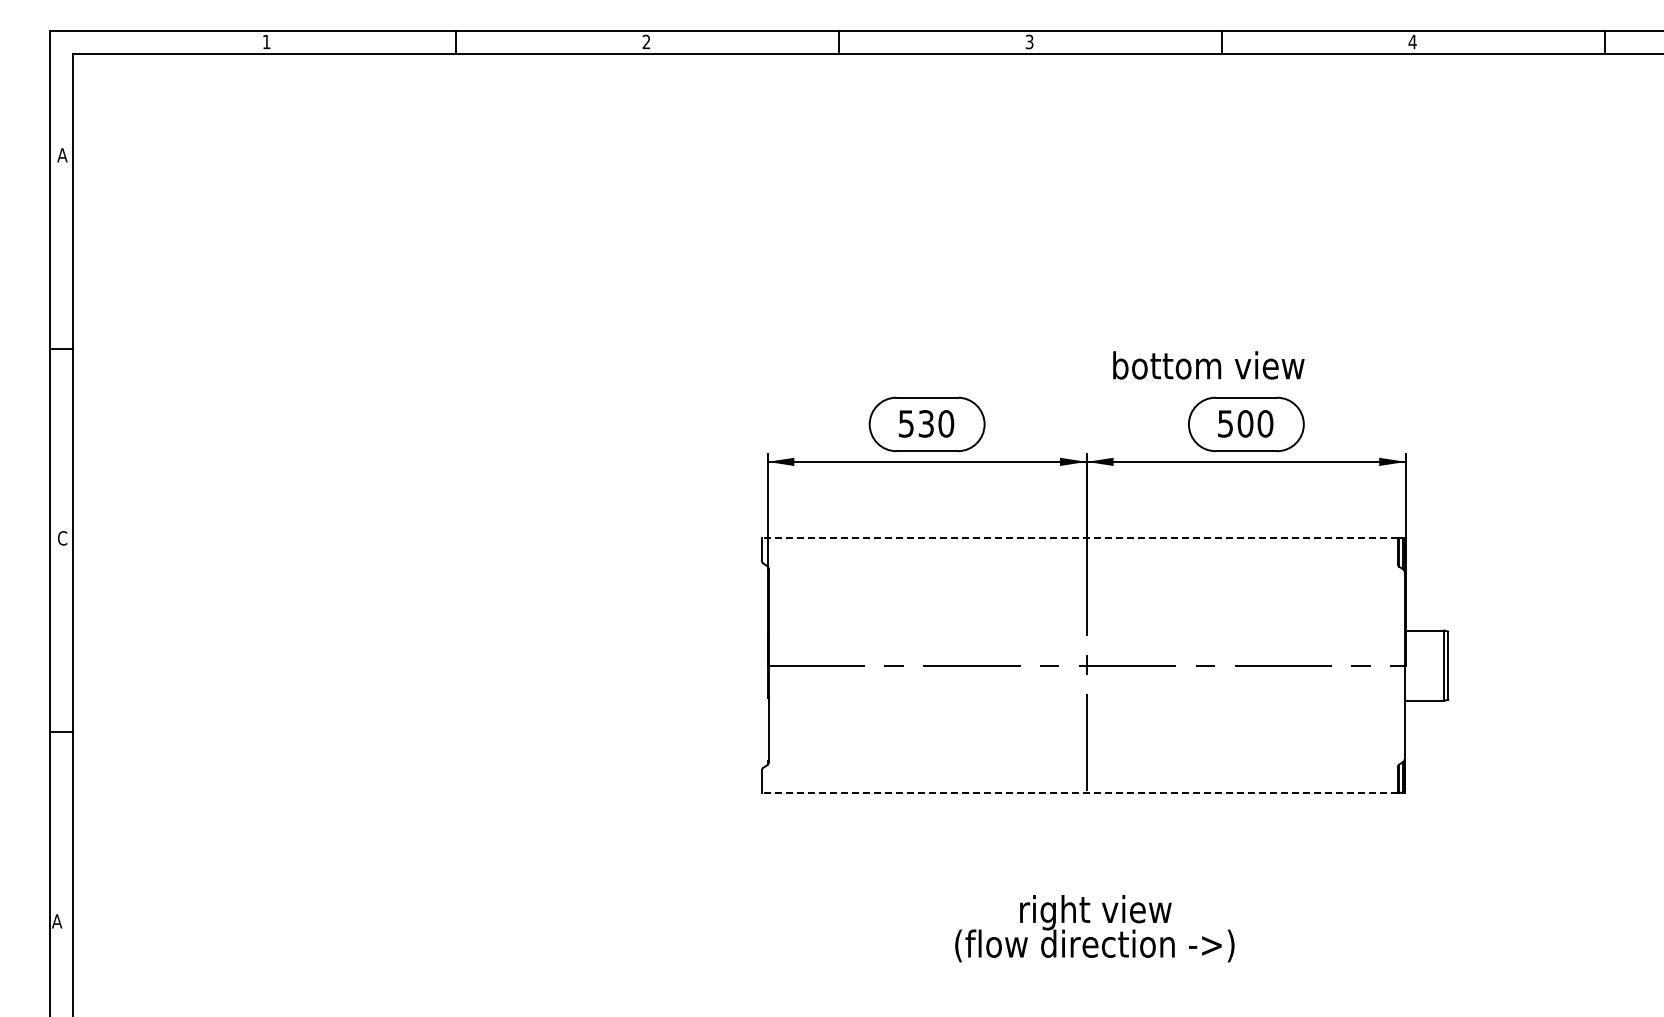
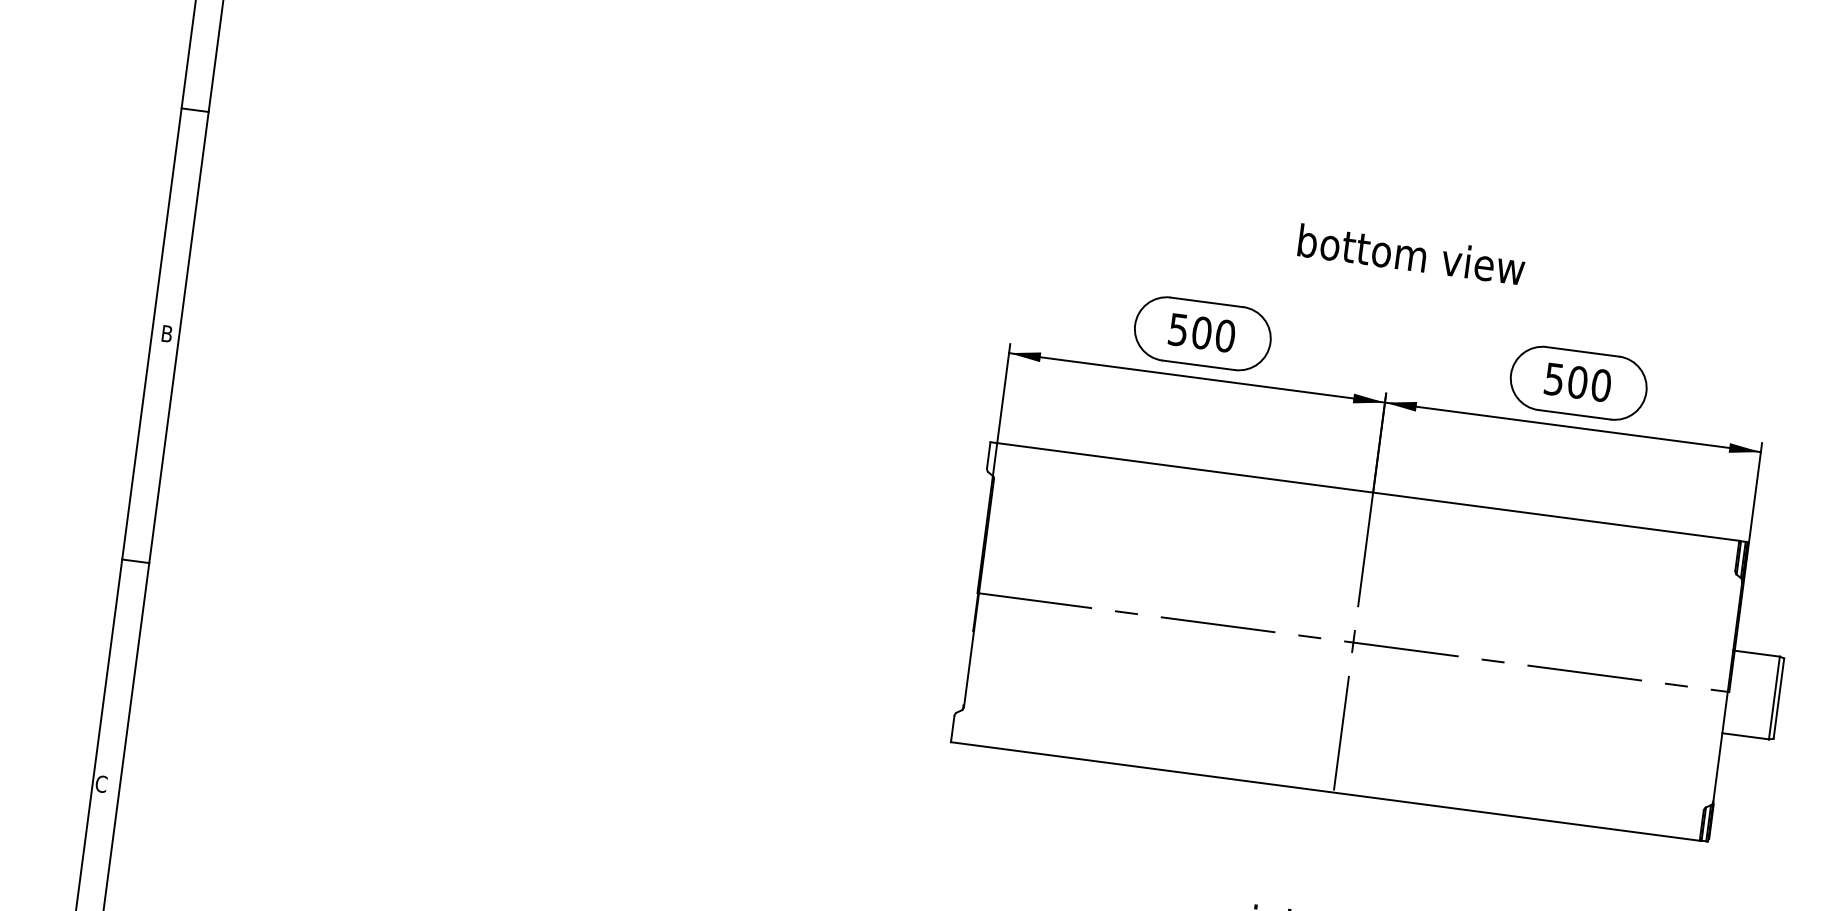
text: (1208, 365) -> (1411, 254), moved
text: (926, 423) -> (1202, 332), 530 -> 500
text: (62, 538) -> (166, 334), C -> B
line: (1079, 538) -> (1364, 491), dashed -> solid
line: (1079, 793) -> (1325, 791), dashed -> solid
text: (57, 921) -> (101, 784), A -> C

